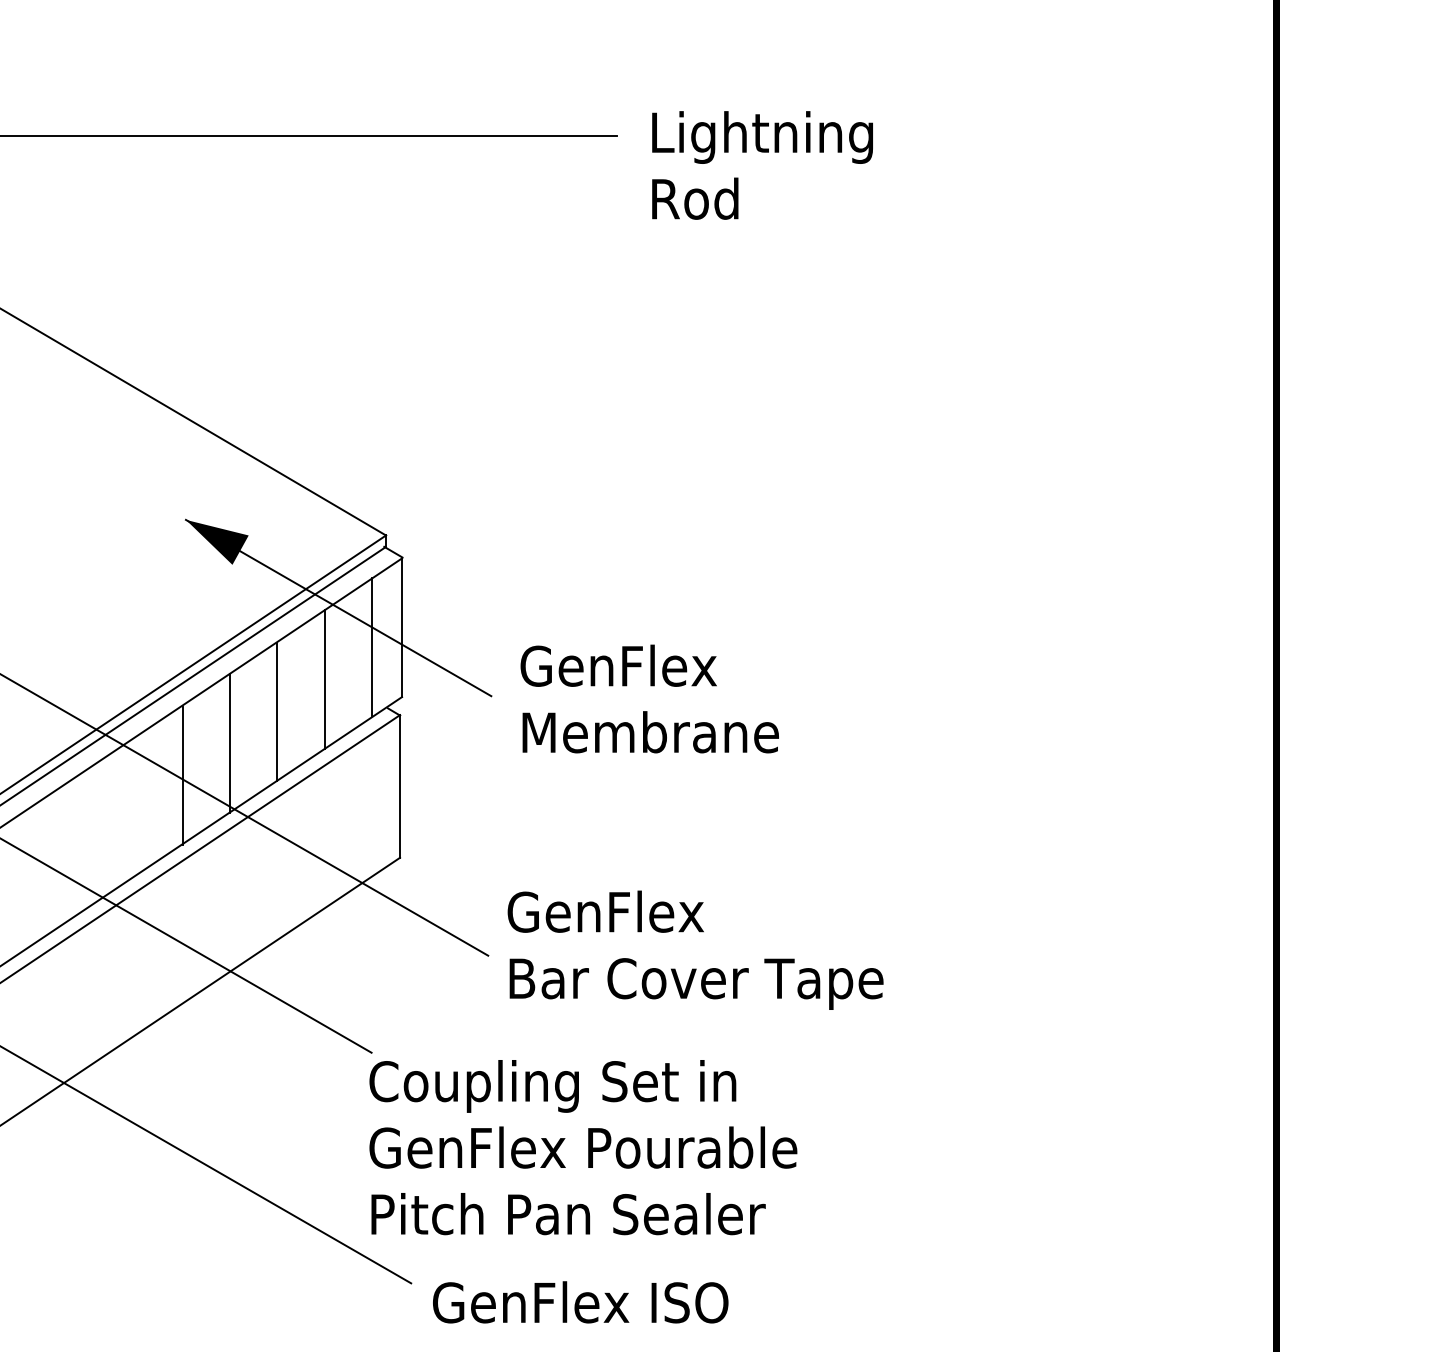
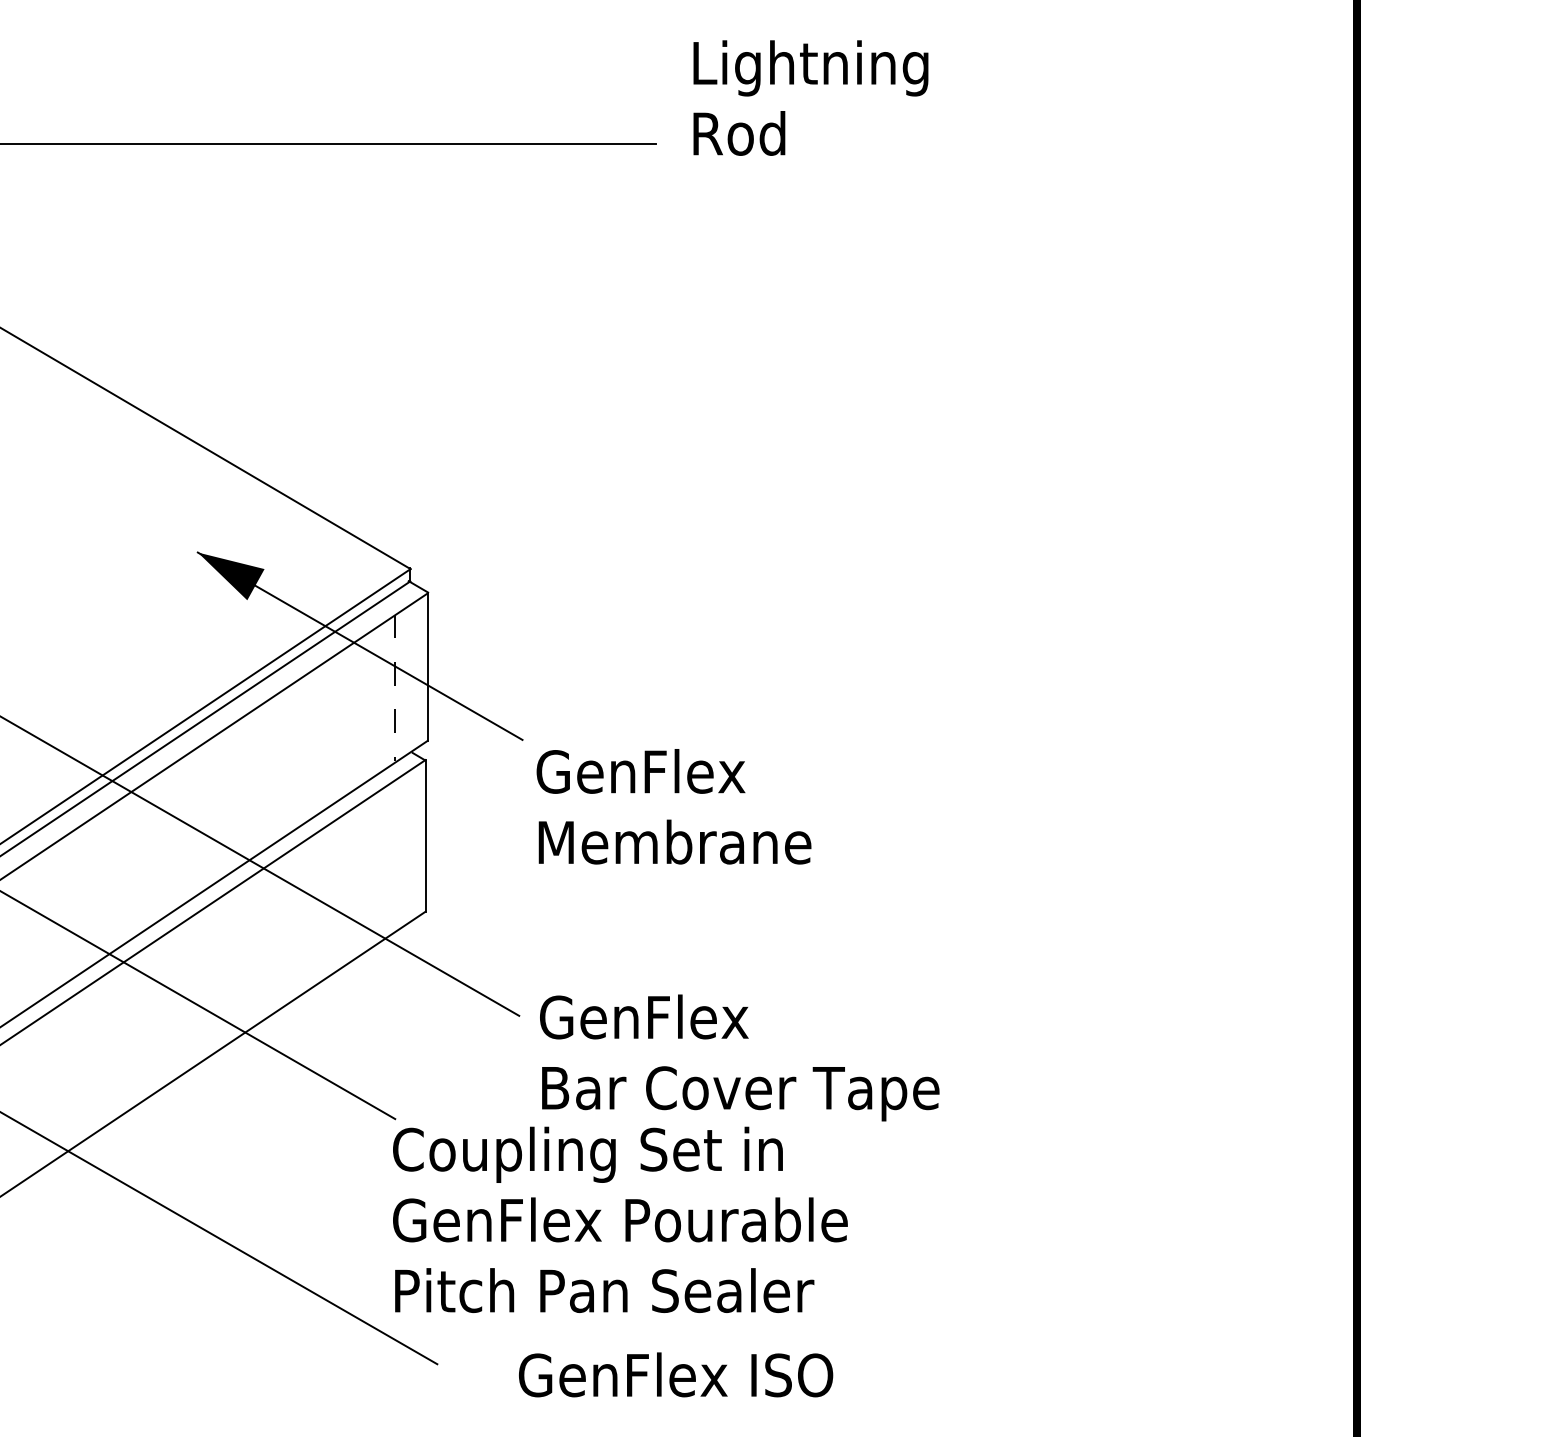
text: (762, 165) -> (810, 98), moved
line: (371, 647) -> (395, 688), solid -> dashed
line: (324, 679) -> (345, 722), removed
text: (649, 698) -> (673, 806), moved
line: (277, 711) -> (295, 756), removed
line: (230, 743) -> (245, 790), removed
line: (183, 775) -> (195, 824), removed
text: (695, 949) -> (739, 1057), moved
text: (580, 1302) -> (675, 1375), moved

